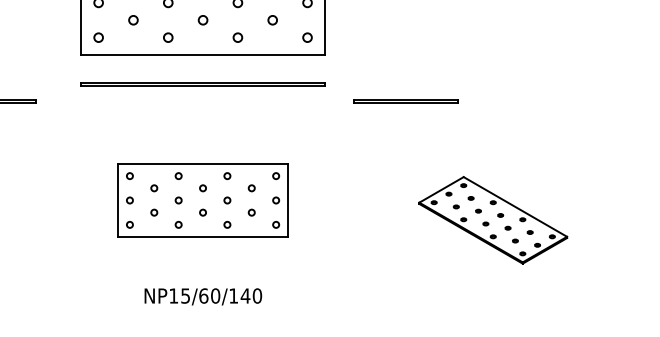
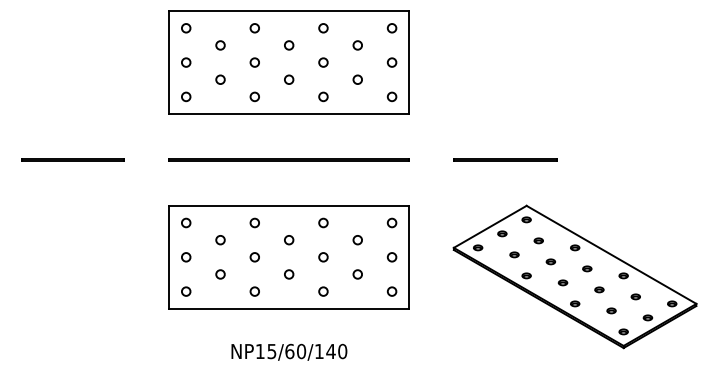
line: (202, 83) -> (288, 159), moved
line: (406, 101) -> (505, 159), moved
part: (202, 200) -> (288, 257), size x1.43
part: (492, 219) -> (574, 276), size x1.67

